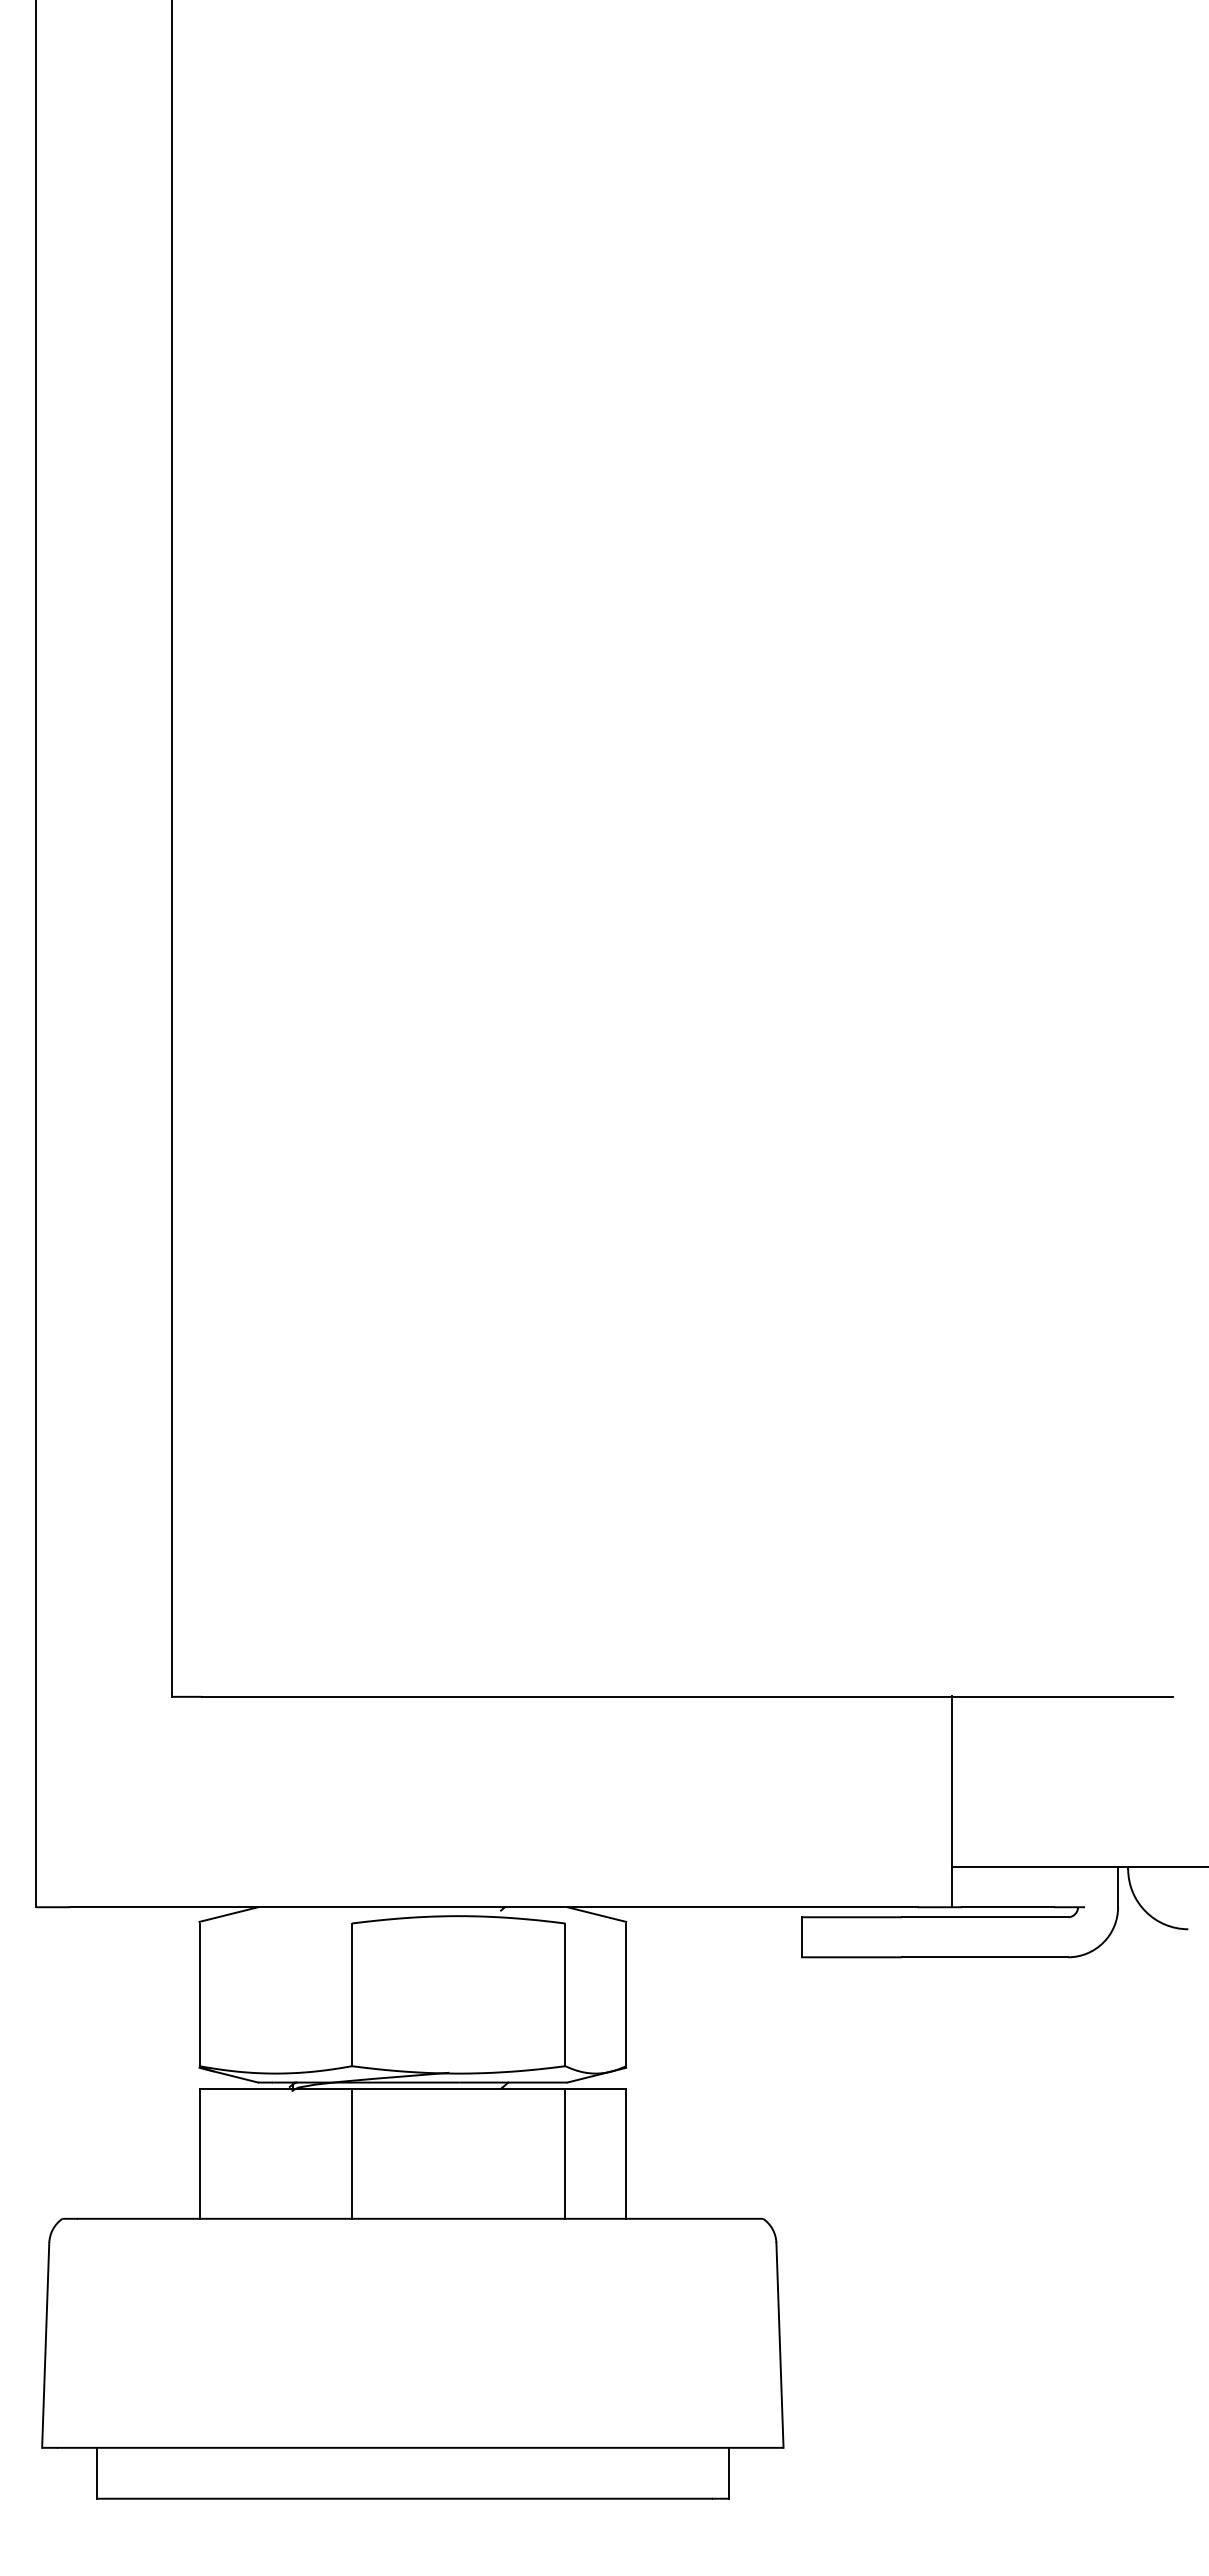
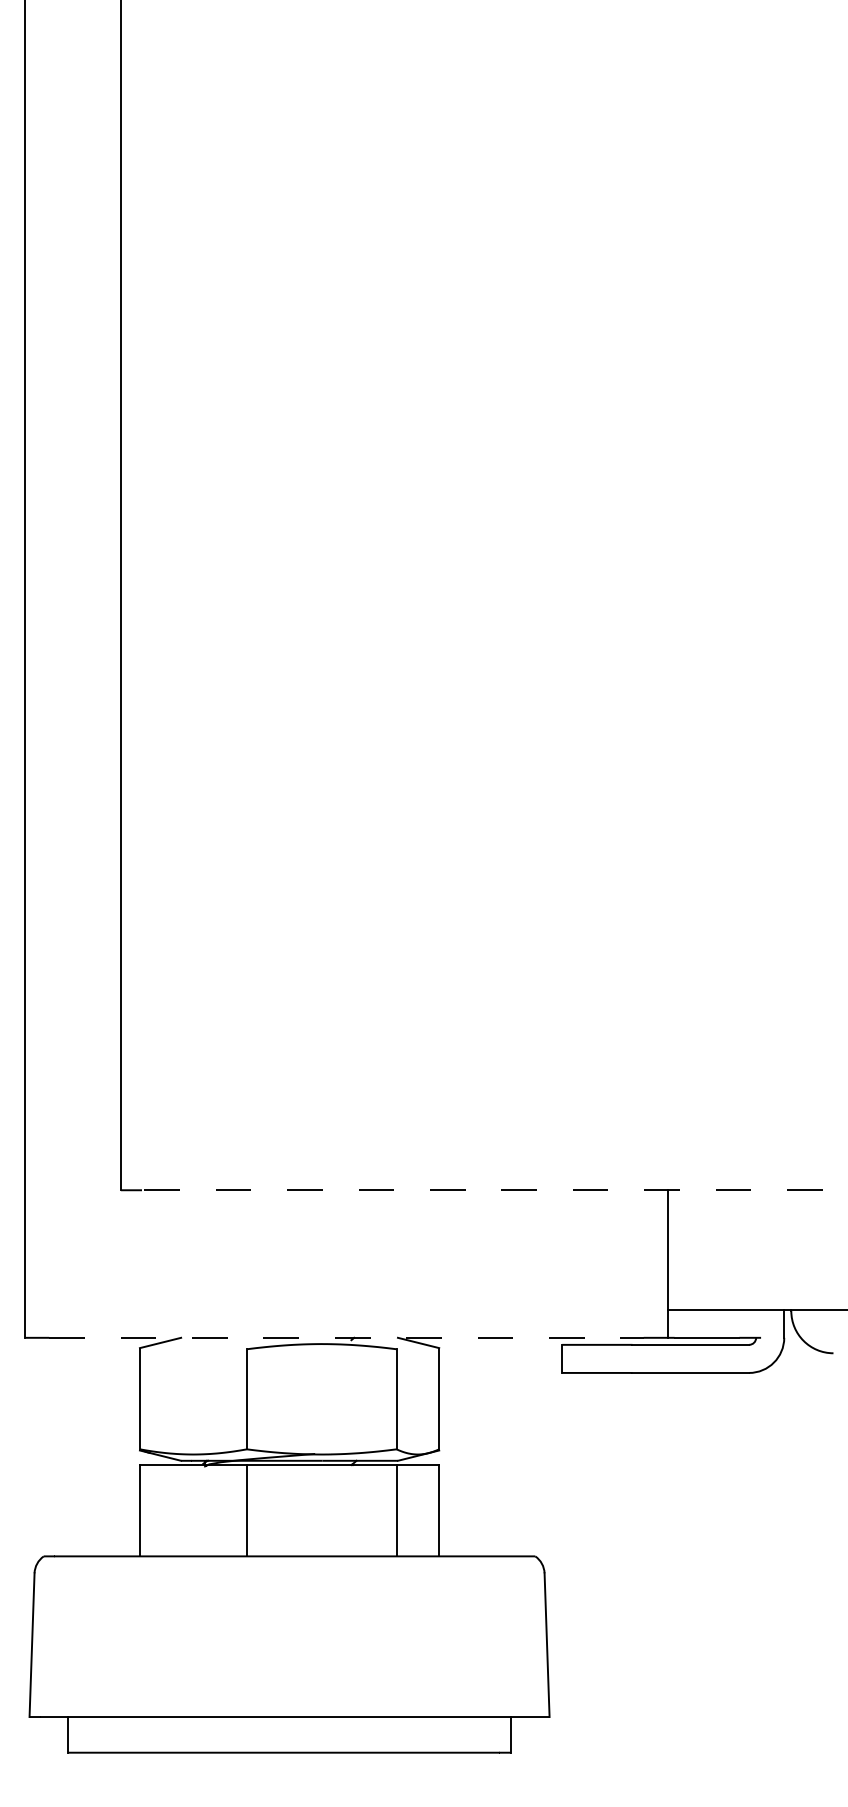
line: (687, 1696) -> (482, 1190), solid -> dashed
line: (493, 1907) -> (346, 1338), solid -> dashed

